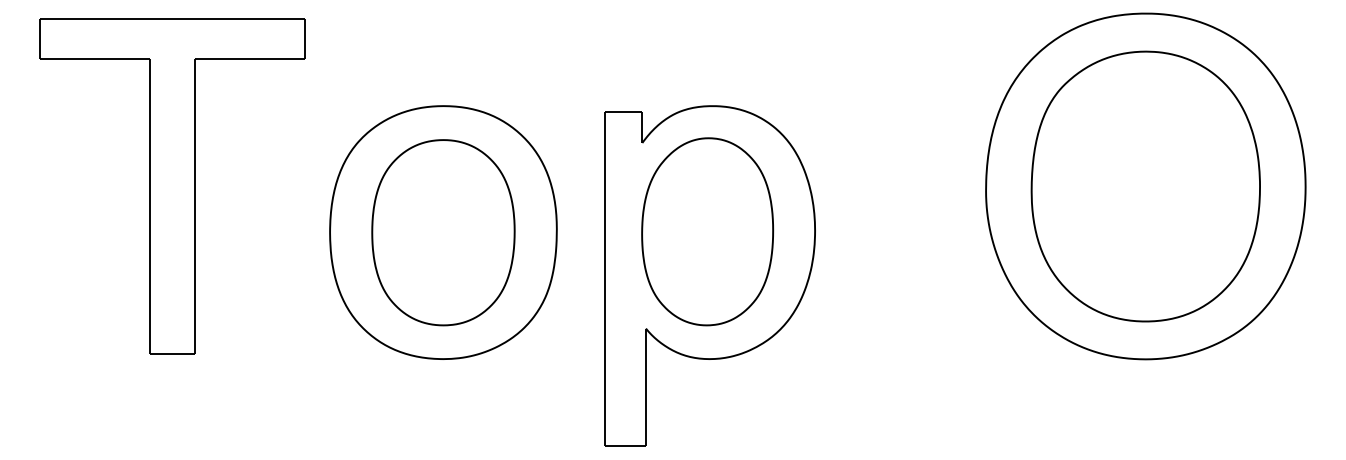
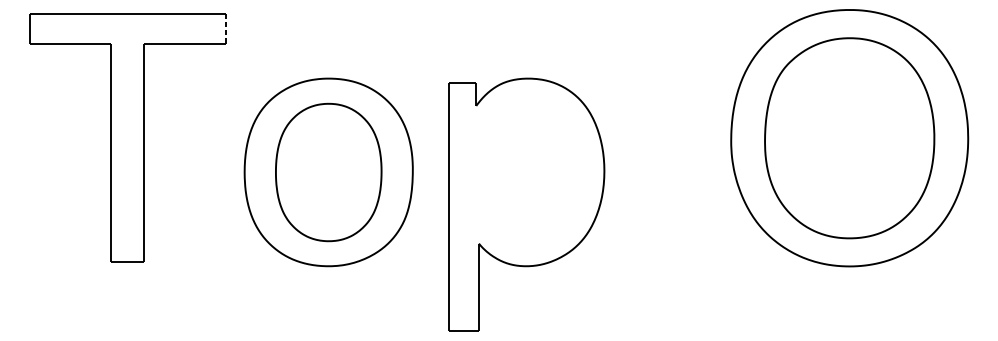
line: (305, 39) -> (226, 29), solid -> dashed
part: (707, 231) -> (524, 171), removed

